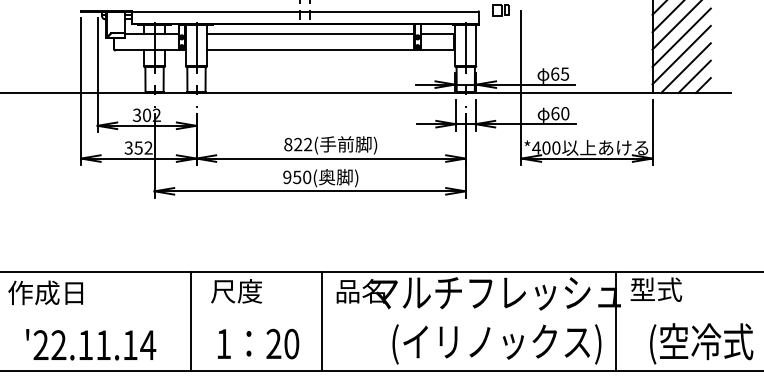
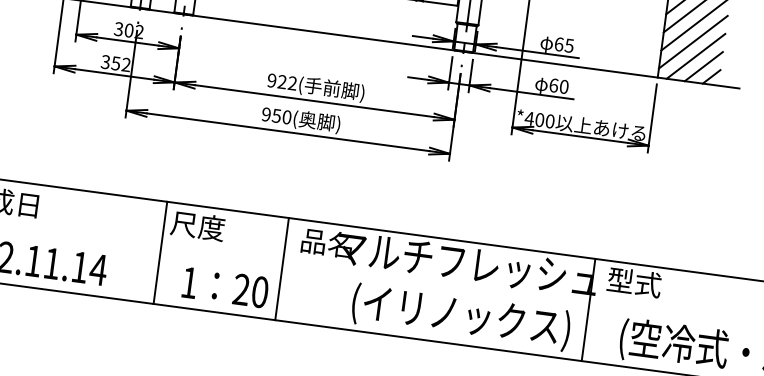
text: (288, 144) -> (272, 80), 822( -> 922(
line: (190, 321) -> (160, 252), moved
text: (258, 343) -> (225, 287), moved

